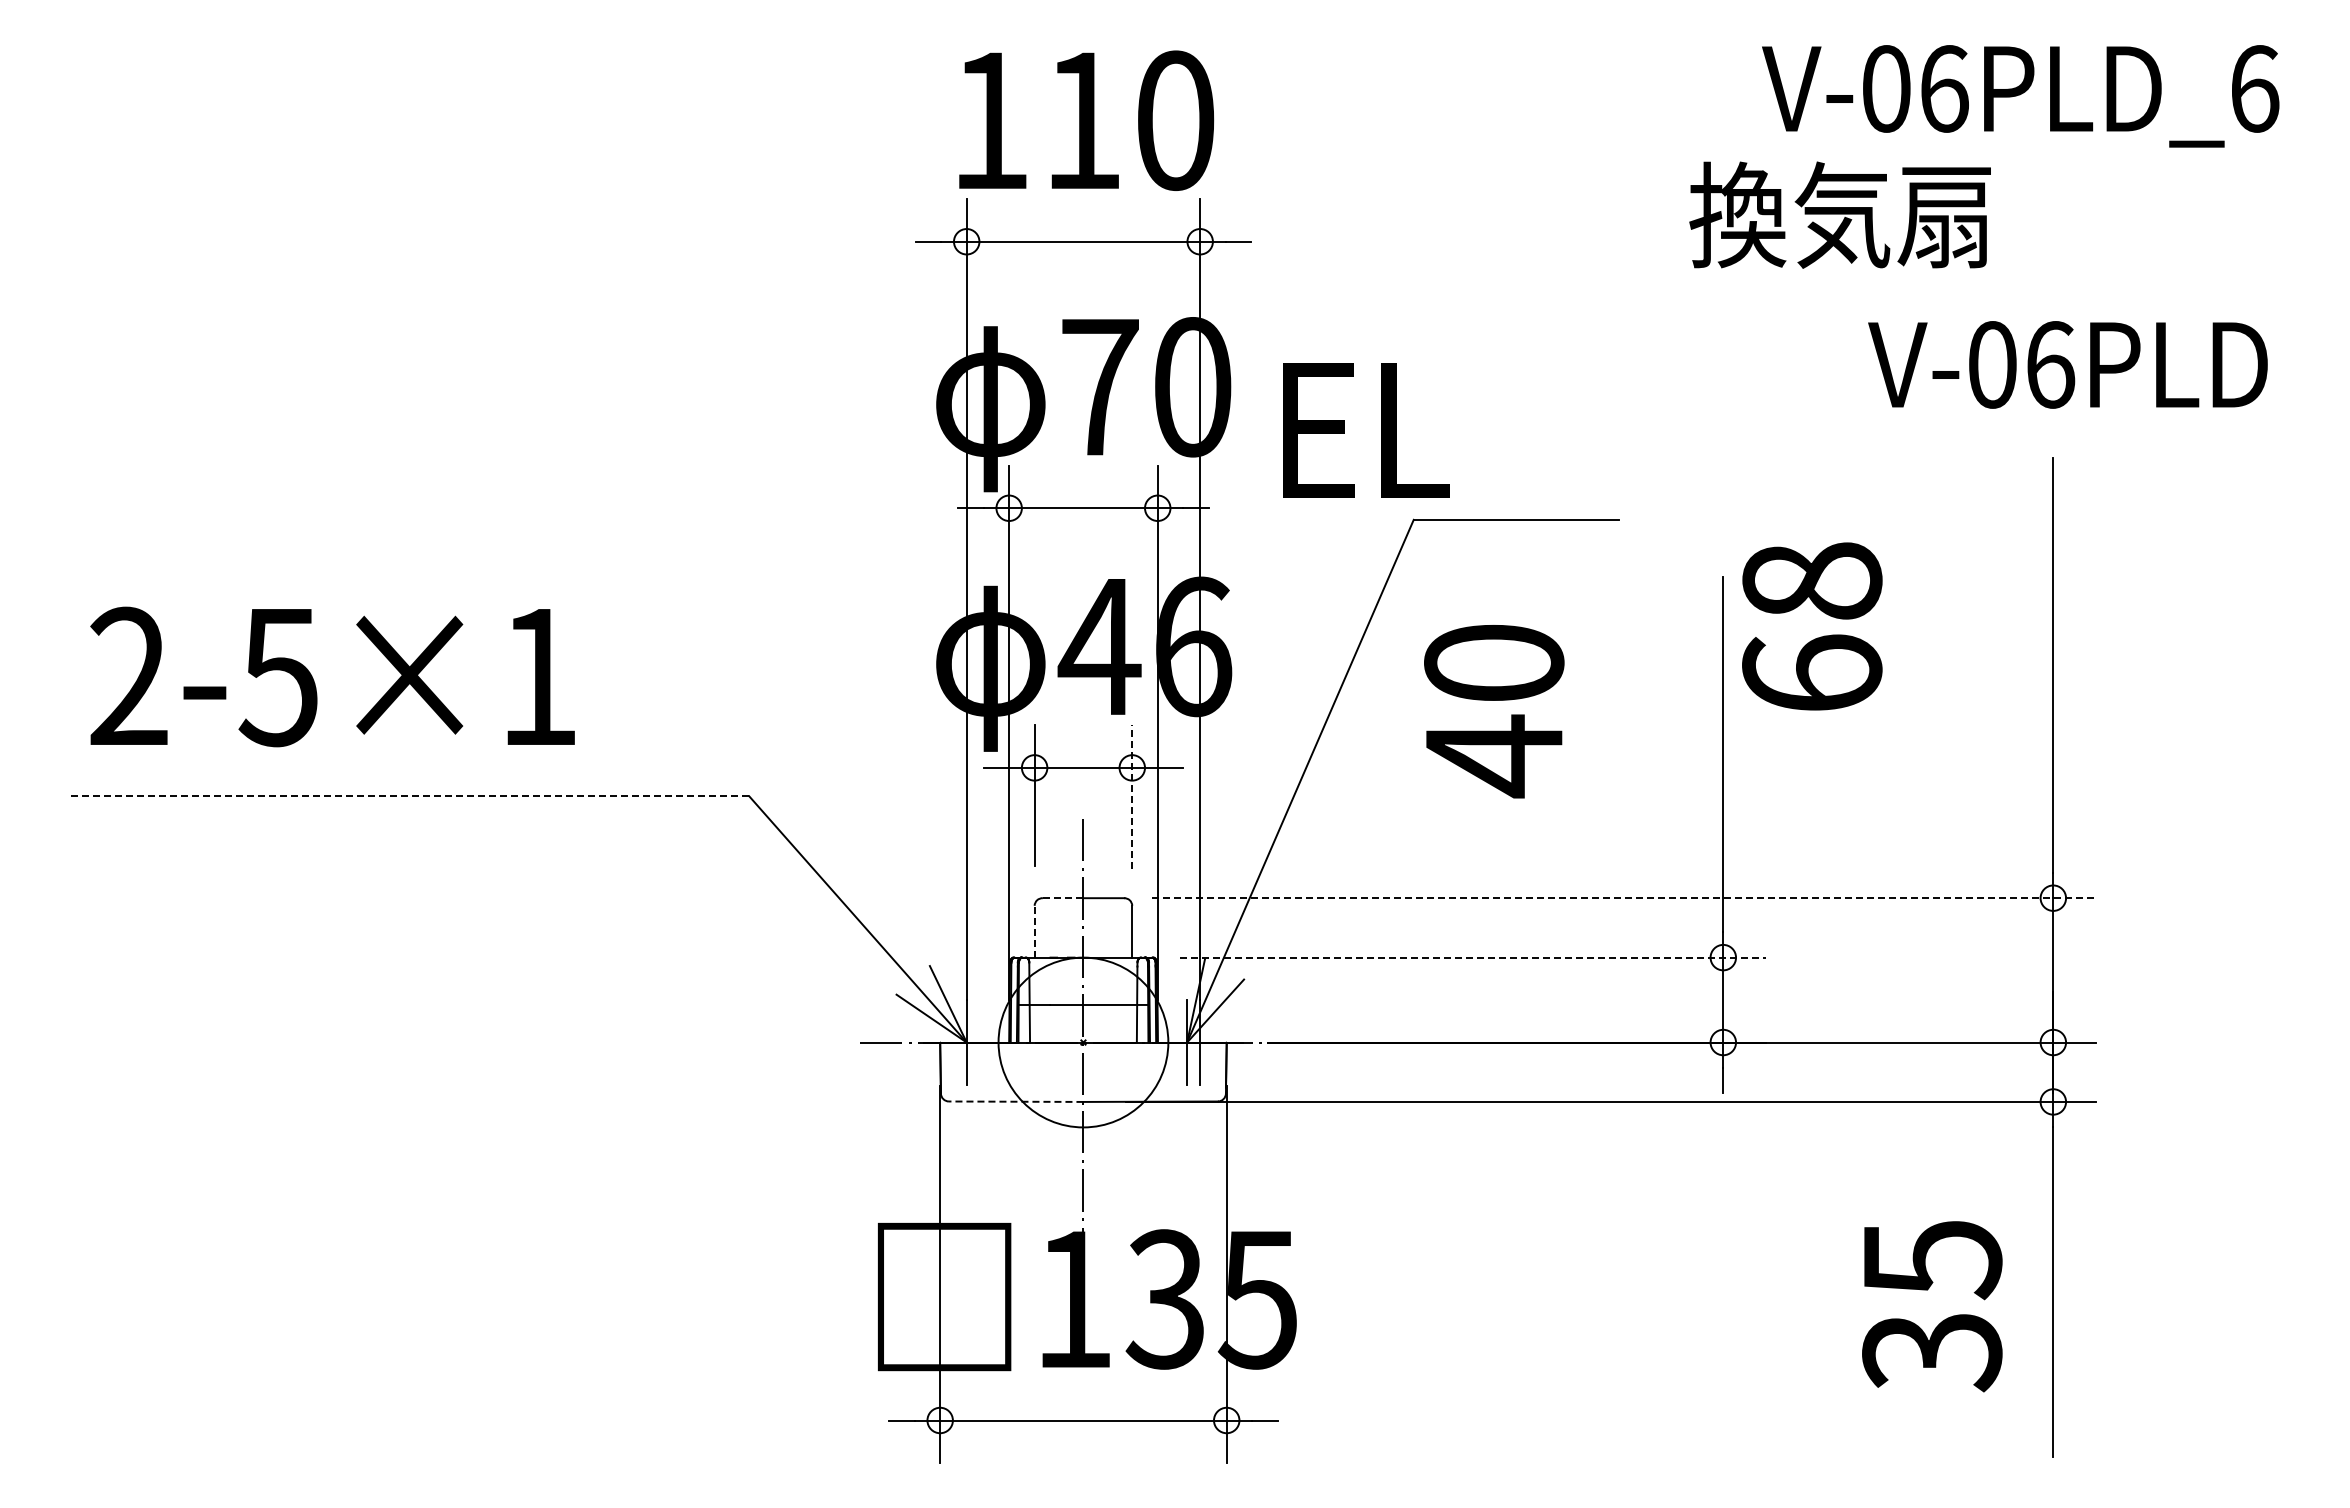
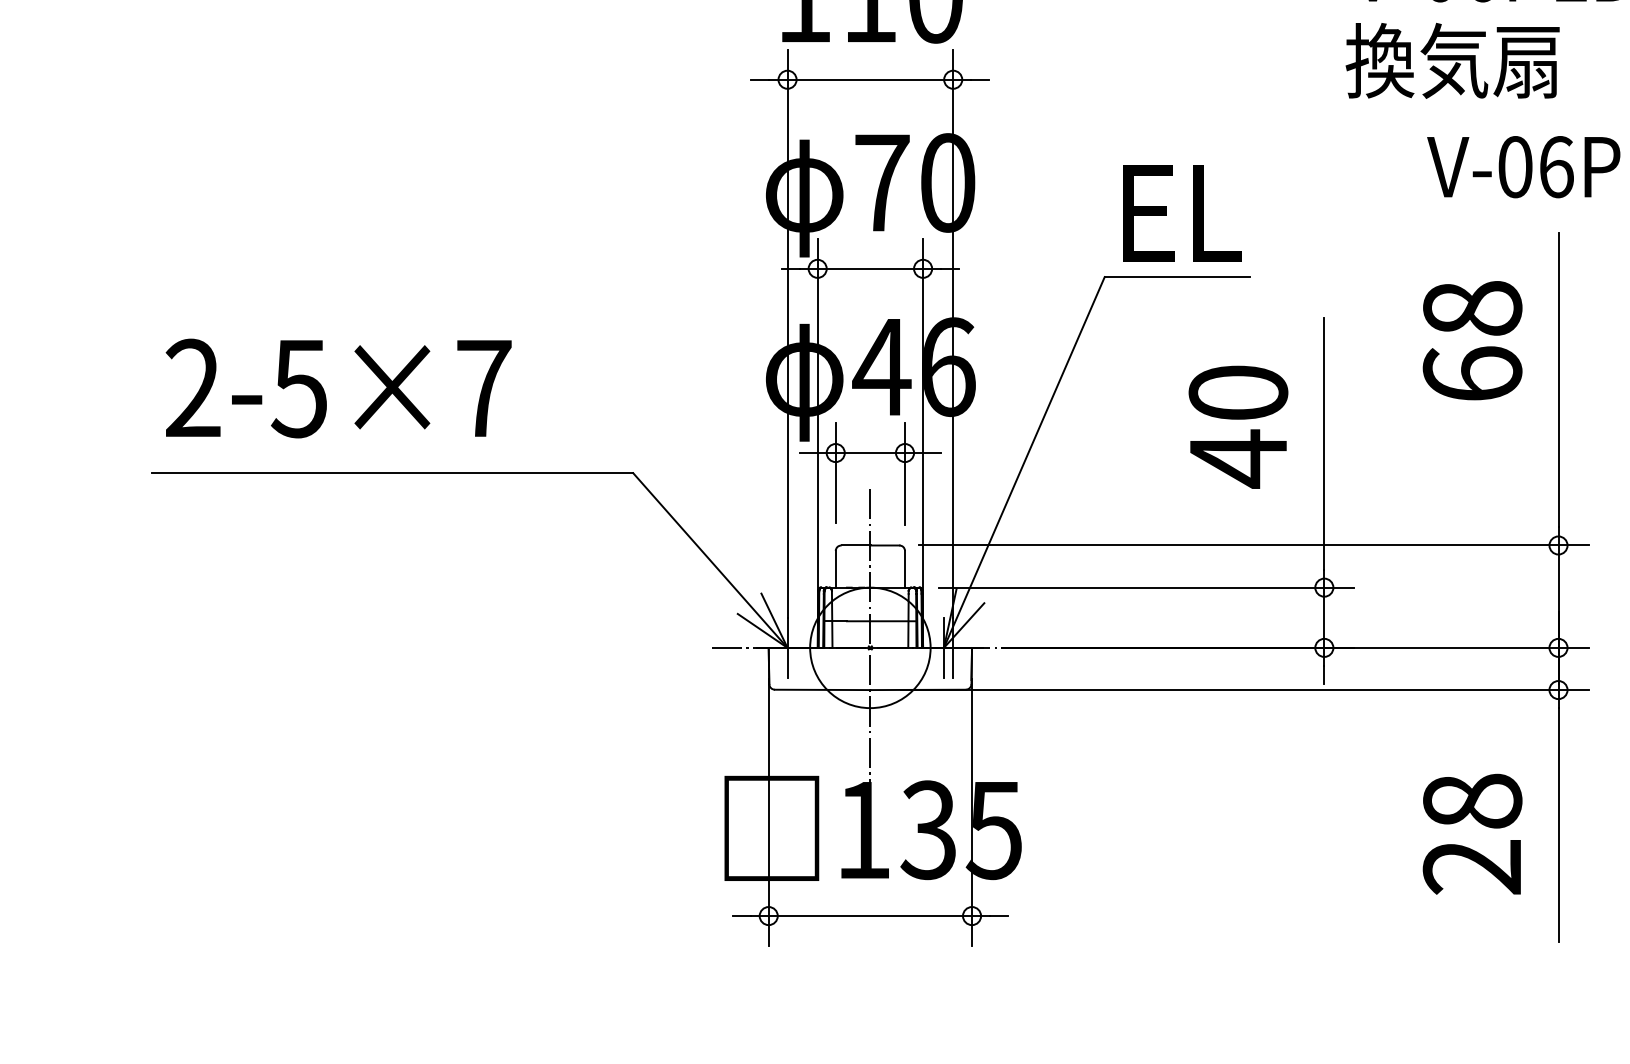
text: (1839, 214) -> (1452, 60), moved
text: (1366, 430) -> (1182, 213), moved
text: (1812, 626) -> (1472, 340), moved
text: (539, 676) -> (484, 388), 2-5×1 -> 2-5×7
text: (1494, 711) -> (1238, 427), moved
line: (410, 796) -> (392, 473), dashed -> solid
line: (1132, 797) -> (905, 474), dashed -> solid
line: (1063, 898) -> (856, 545), dashed -> solid
line: (1624, 898) -> (1254, 545), dashed -> solid
line: (1034, 931) -> (835, 569), dashed -> solid
line: (1472, 957) -> (1146, 587), dashed -> solid
line: (1015, 1101) -> (822, 689), dashed -> solid
text: (1932, 1306) -> (1472, 835), 35 -> 28

